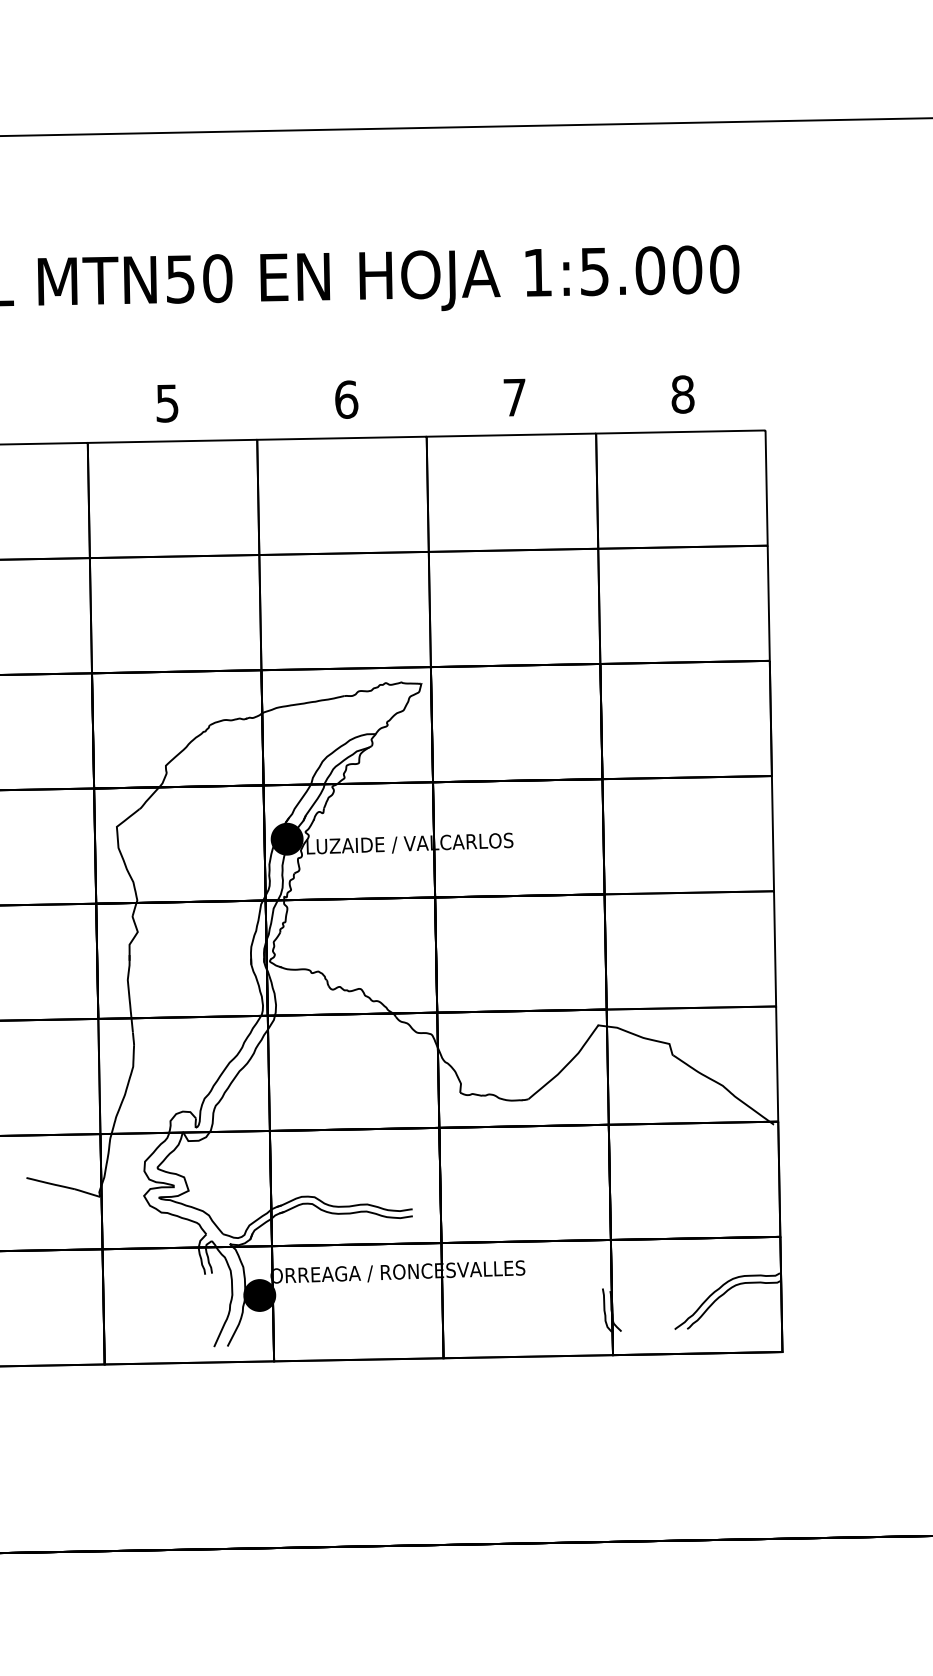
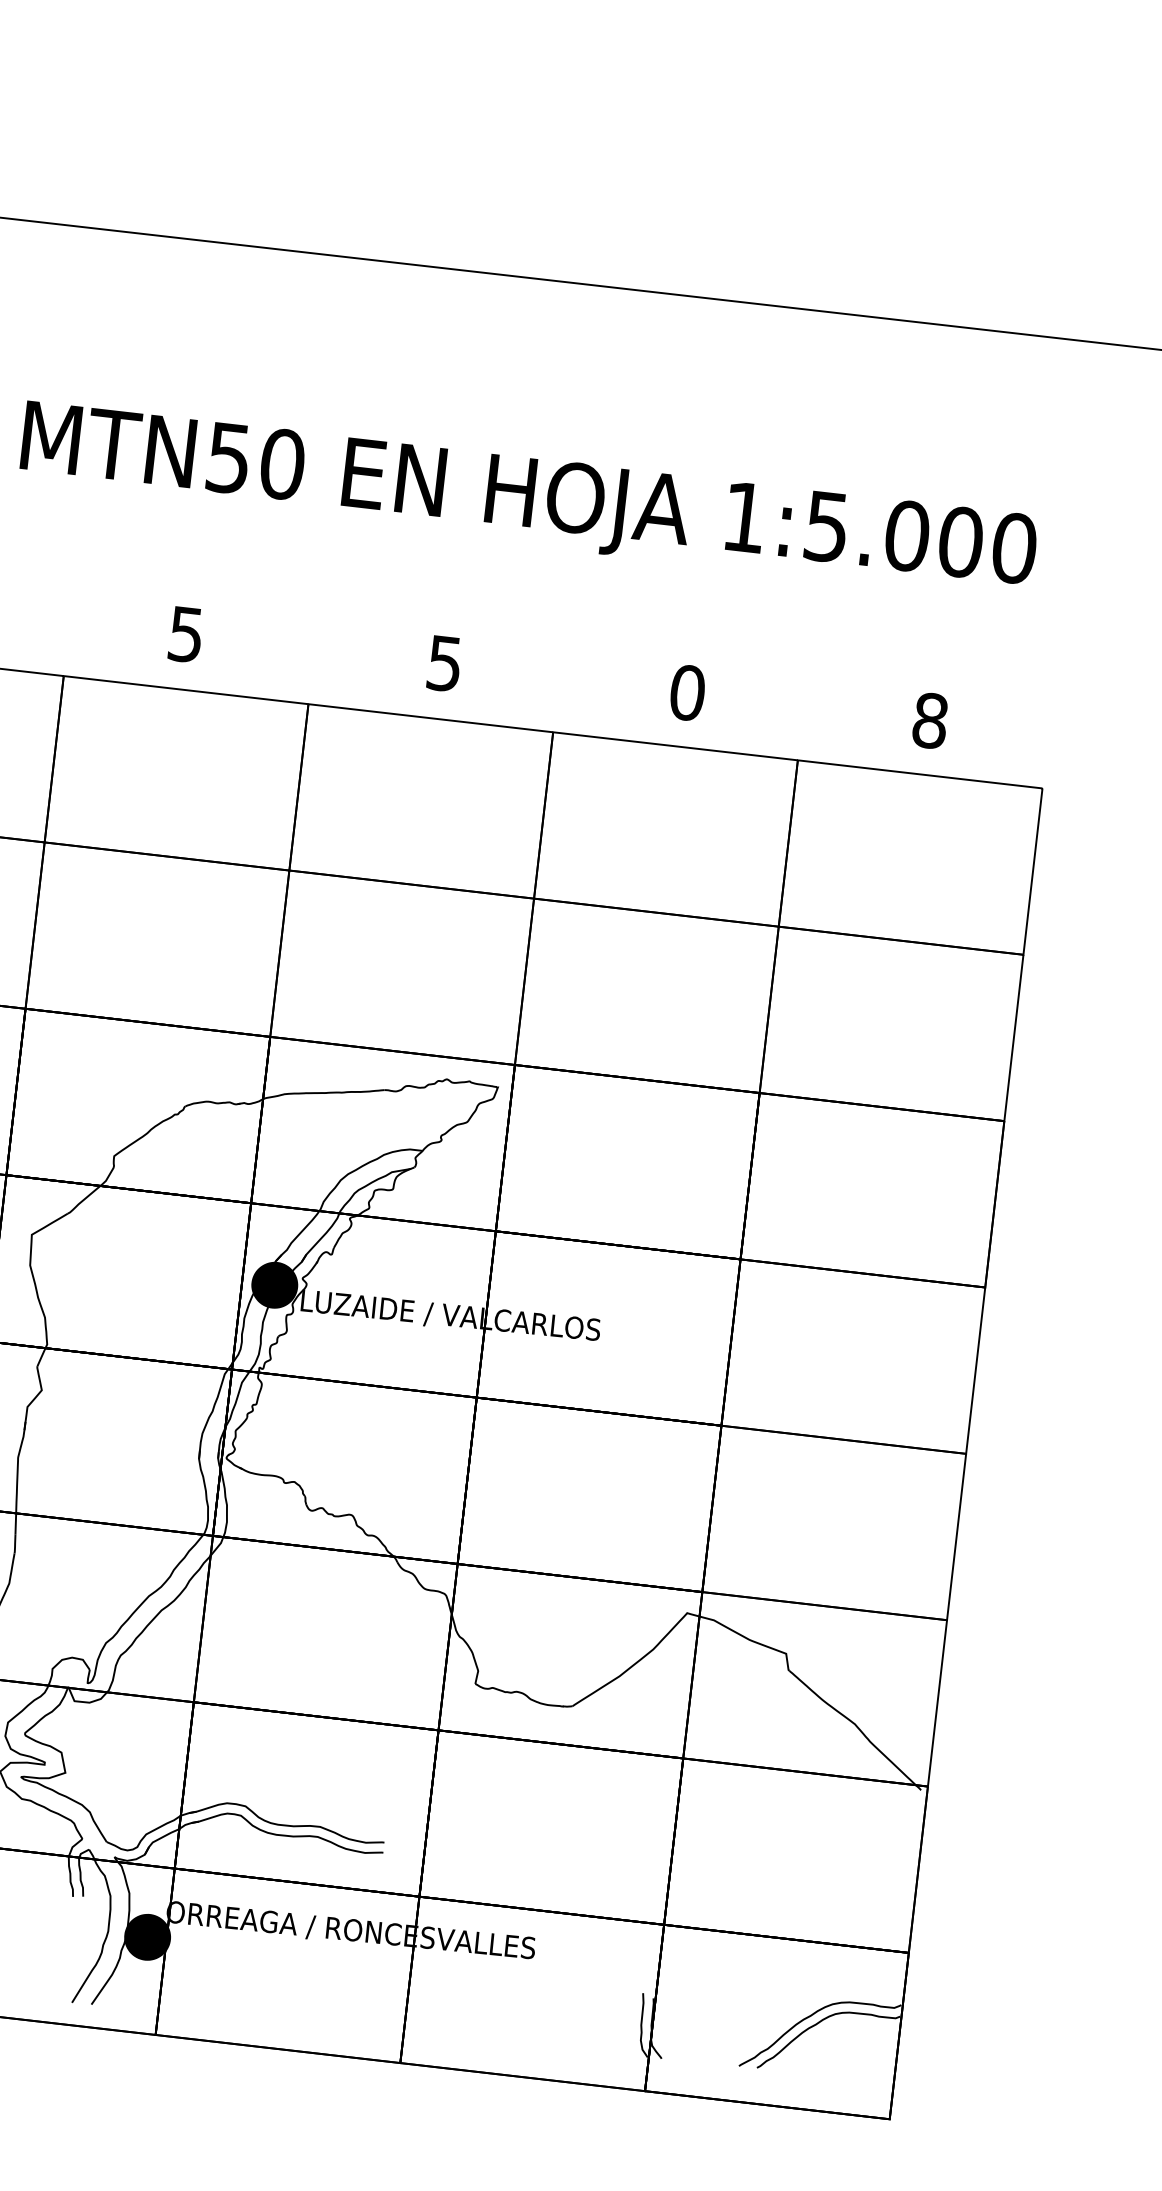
text: (514, 397) -> (687, 692), 7 -> 0
text: (346, 399) -> (444, 663), 6 -> 5

